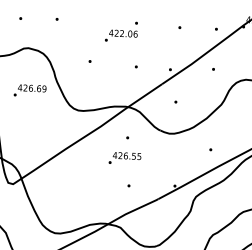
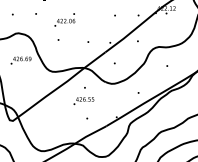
text: (121, 31) -> (64, 19), moved

